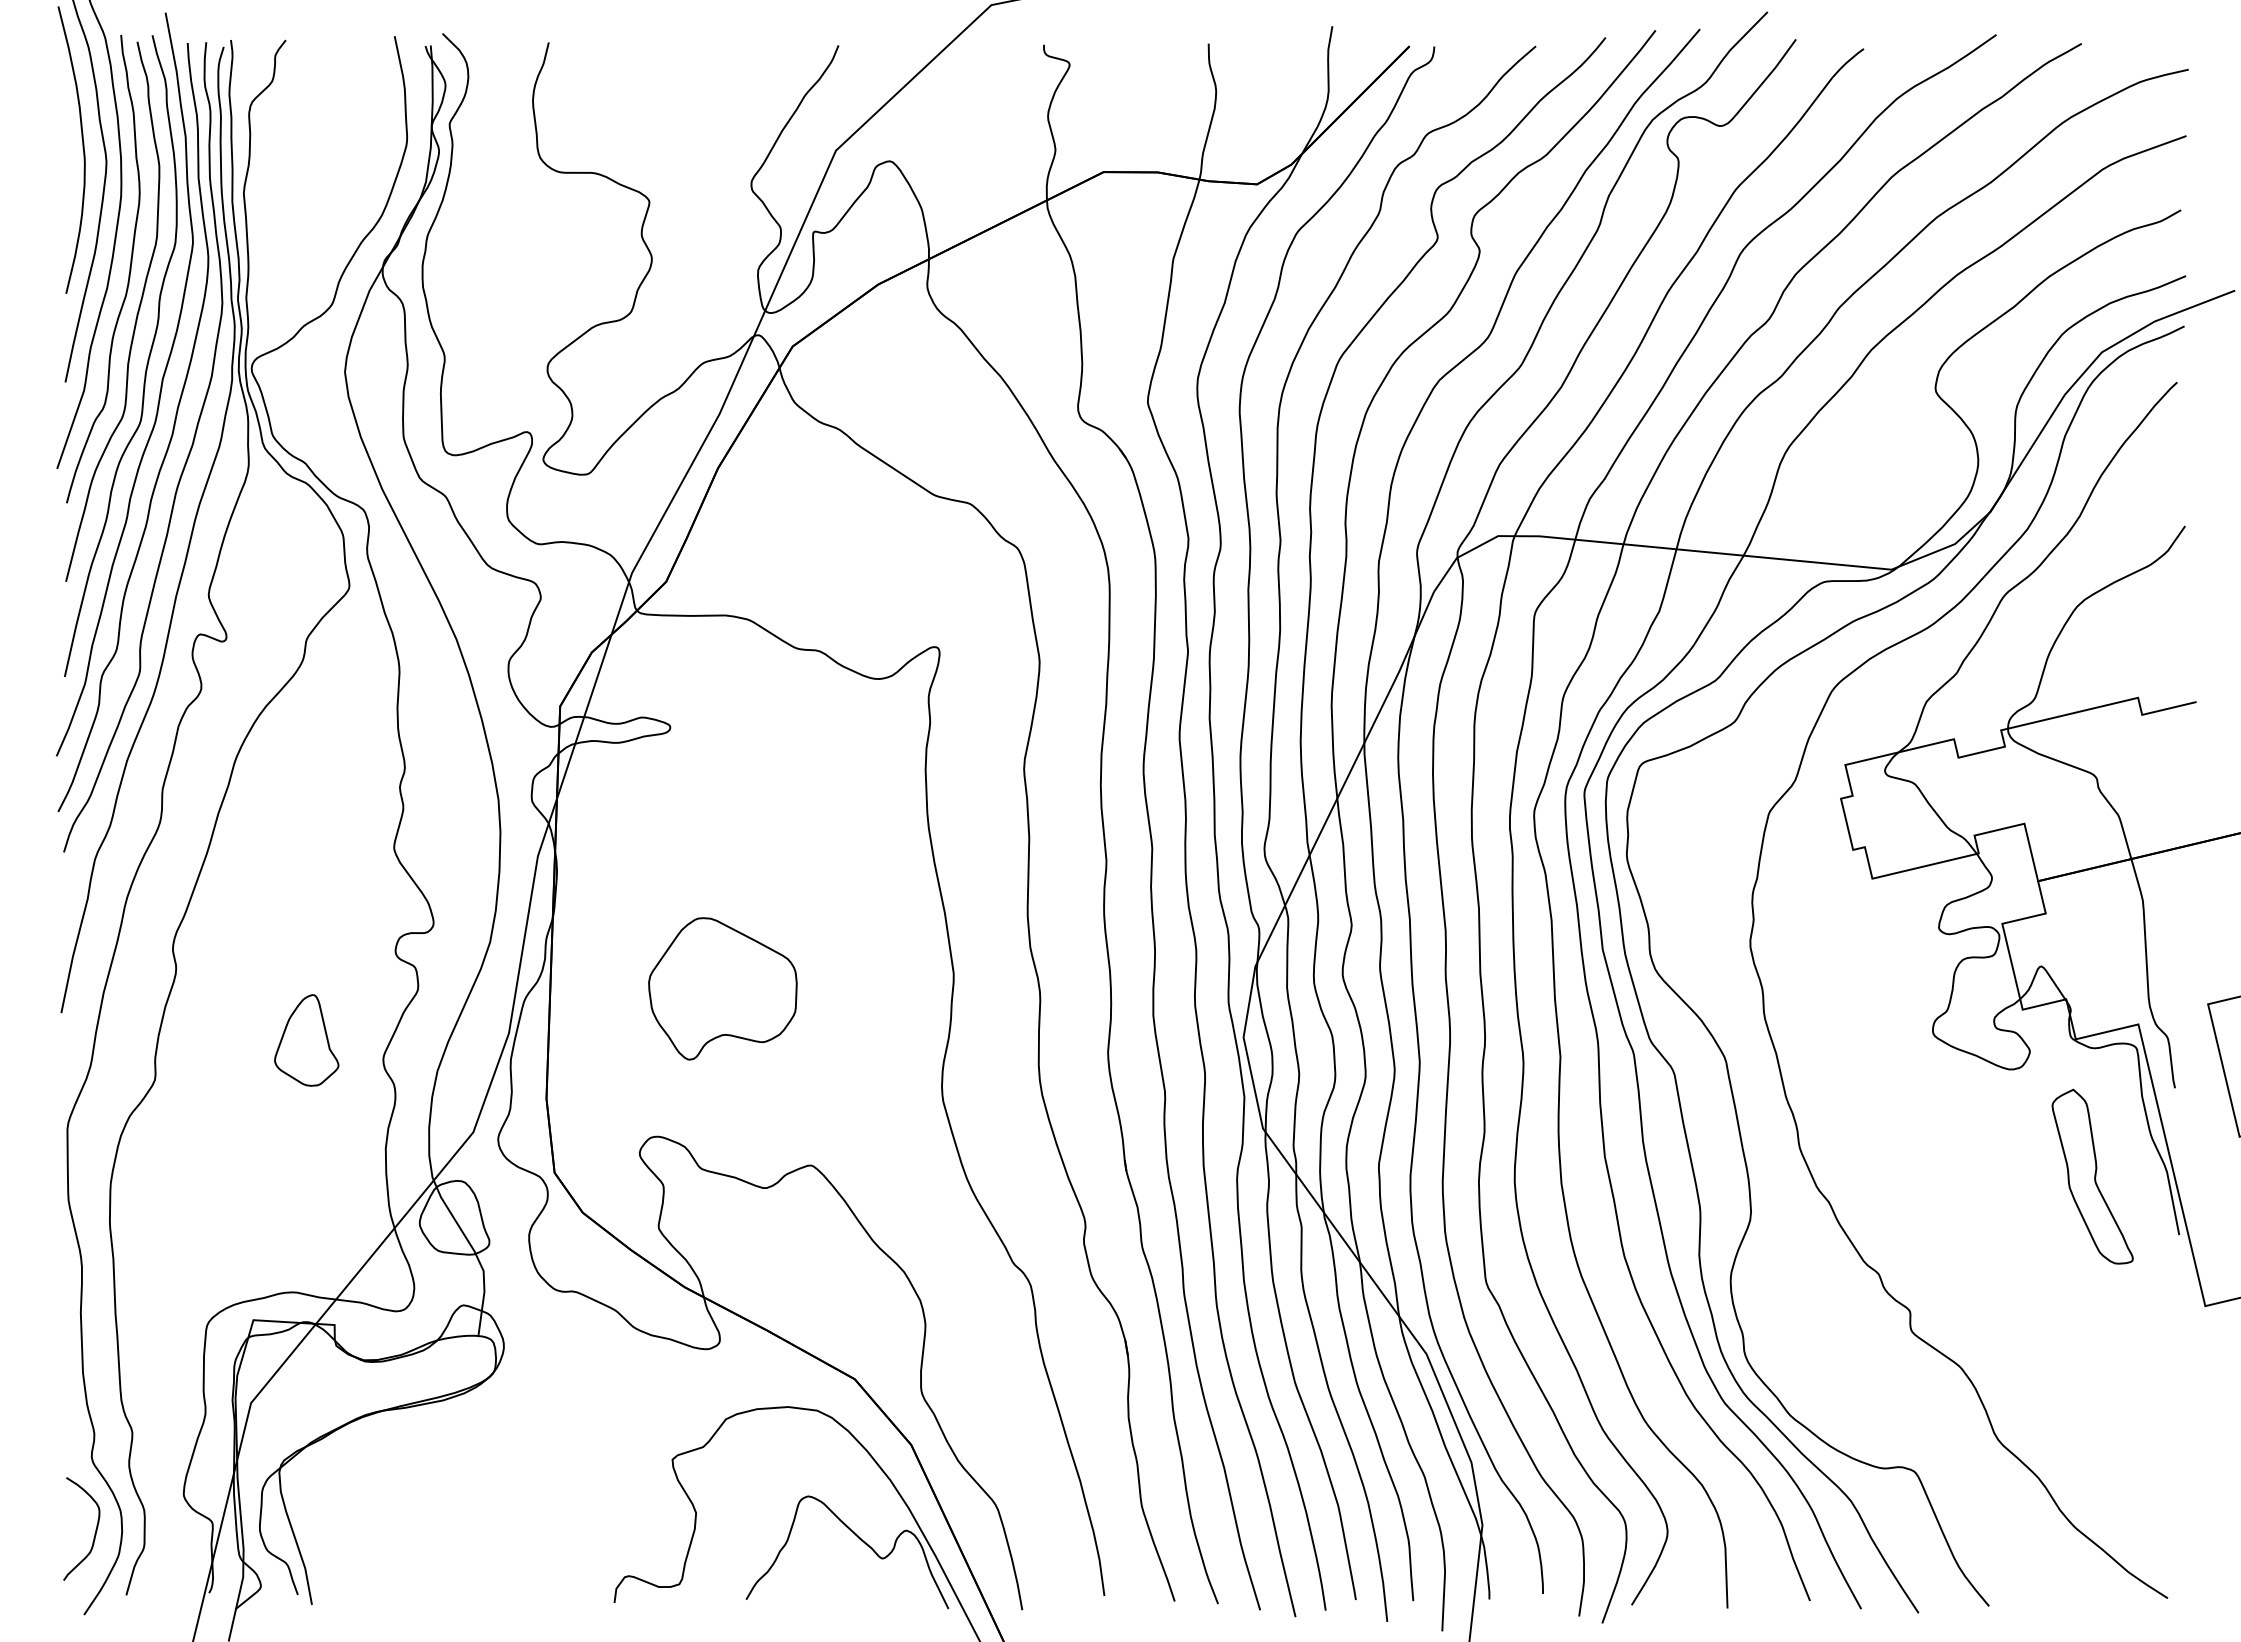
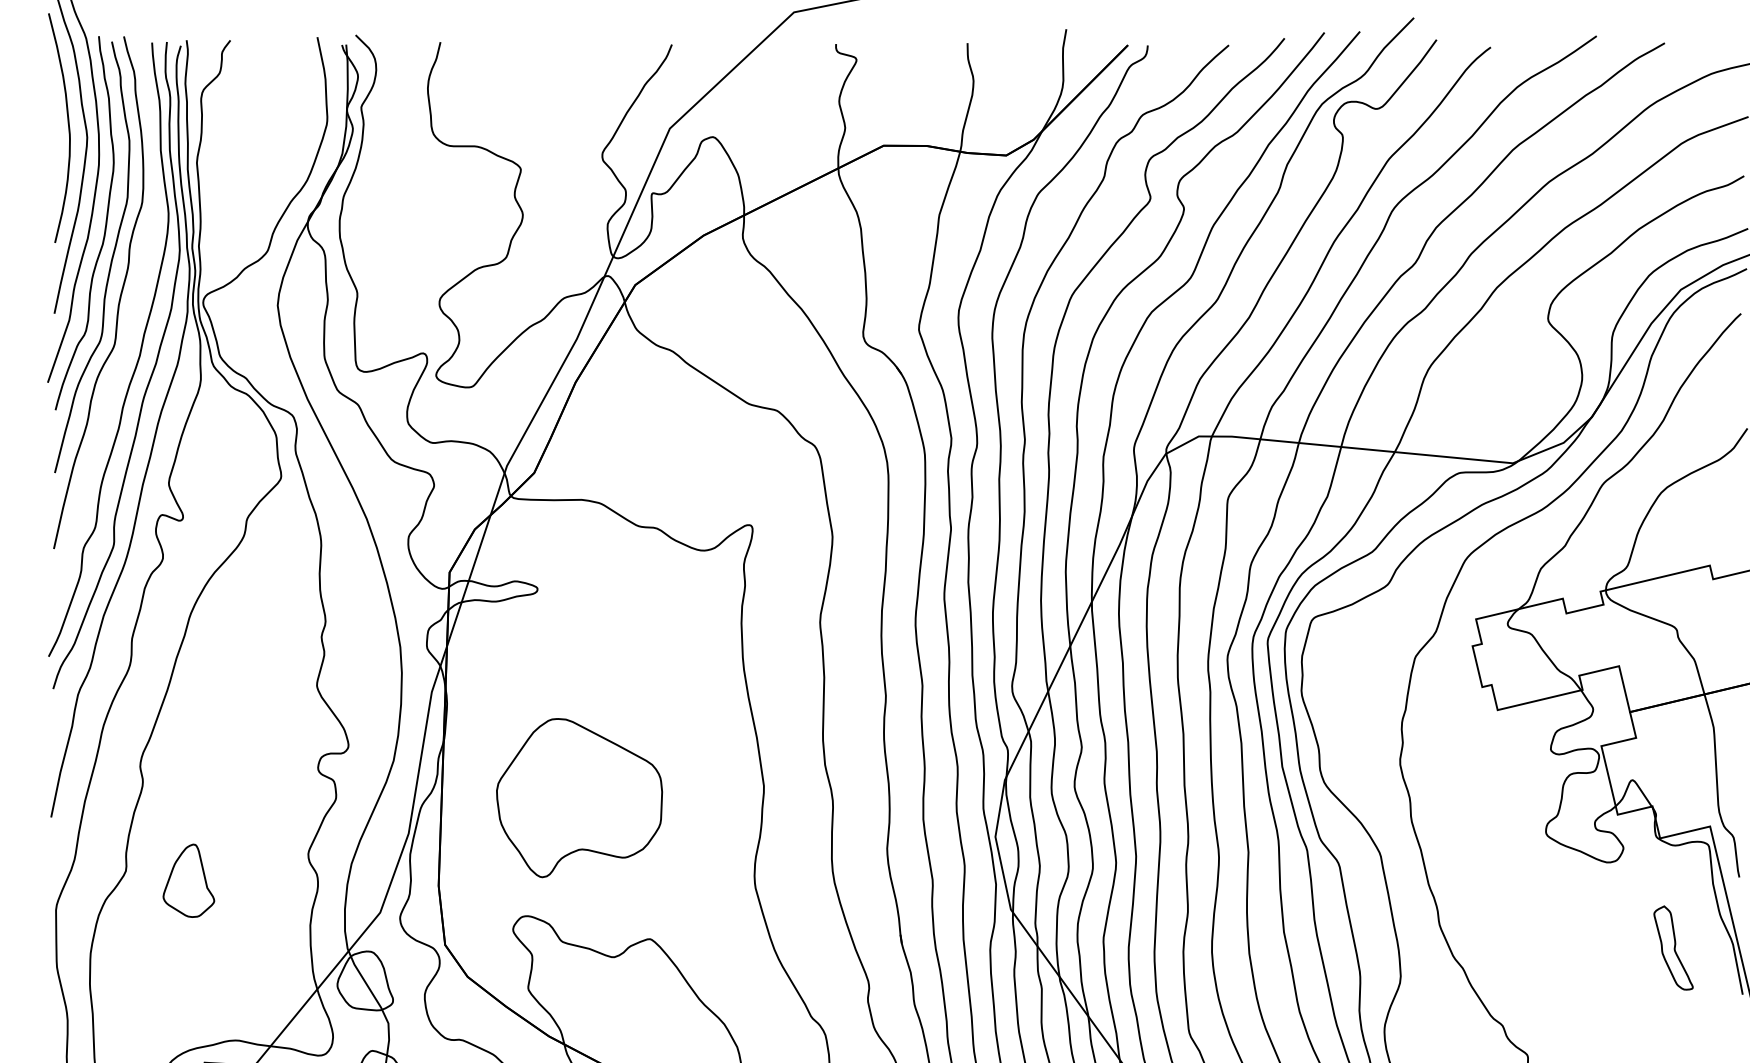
curve: (159, 391) -> (129, 320), removed
part: (722, 988) -> (579, 797), size x1.4
part: (306, 1040) -> (188, 880), moved
part: (2092, 1176) -> (1673, 947), size x0.6

